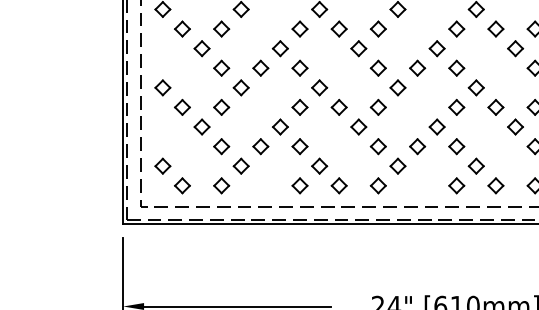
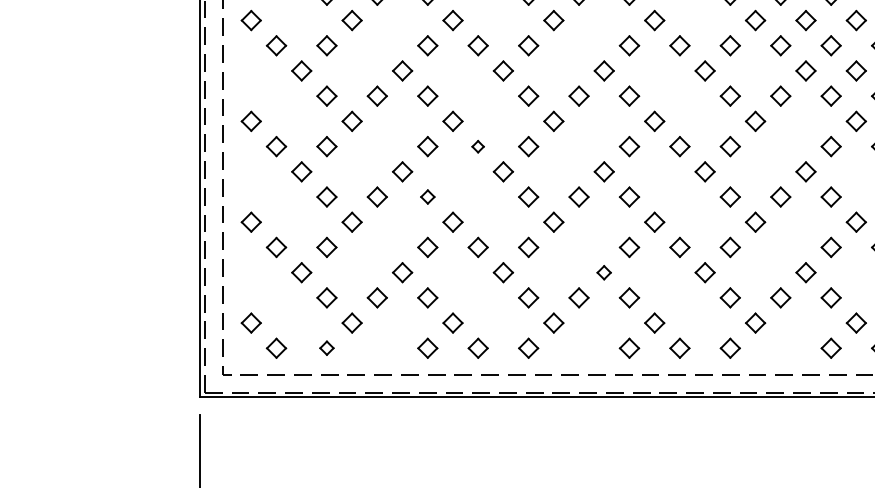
part: (338, 28) -> (477, 146), size x0.6
part: (299, 67) -> (427, 196), size x0.7
part: (436, 126) -> (603, 272), size x0.7
part: (221, 185) -> (326, 347), size x0.7

